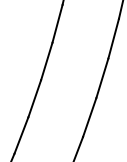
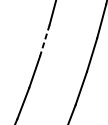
line: (46, 61) -> (44, 40), solid -> dashed

